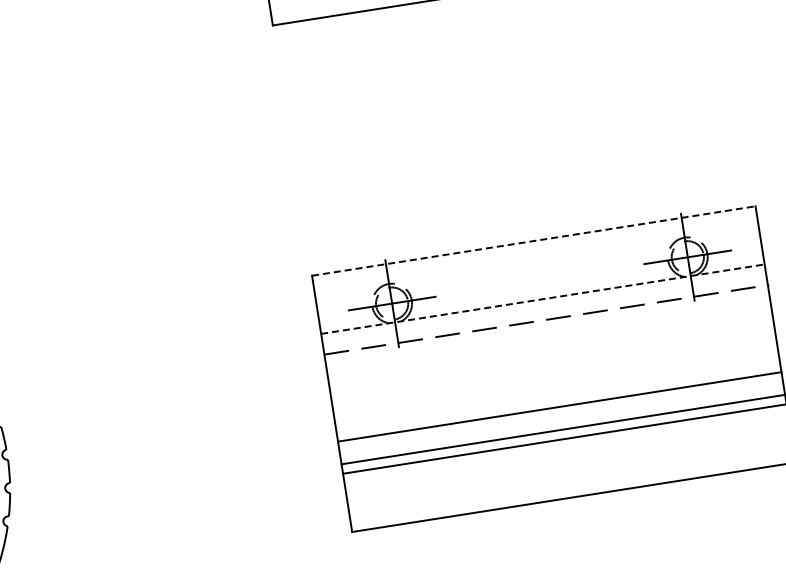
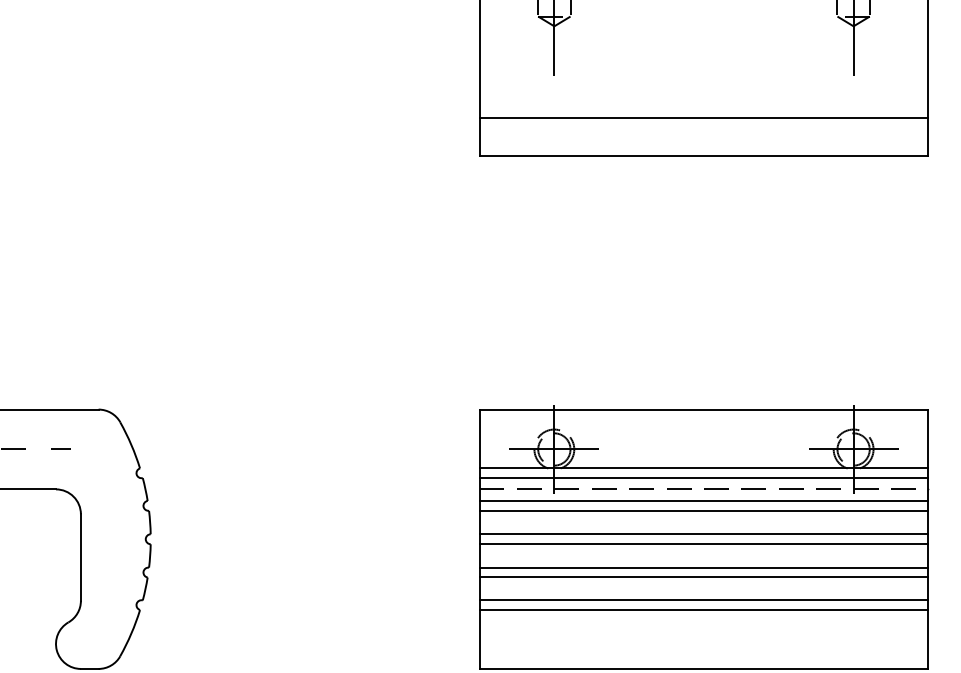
line: (534, 240) -> (704, 409), dashed -> solid
line: (543, 299) -> (704, 468), dashed -> solid
line: (543, 309) -> (703, 478), added
line: (547, 330) -> (703, 500), added
line: (548, 340) -> (703, 510), added
line: (552, 364) -> (703, 534), added
line: (554, 374) -> (703, 544), added
line: (557, 397) -> (703, 567), added

